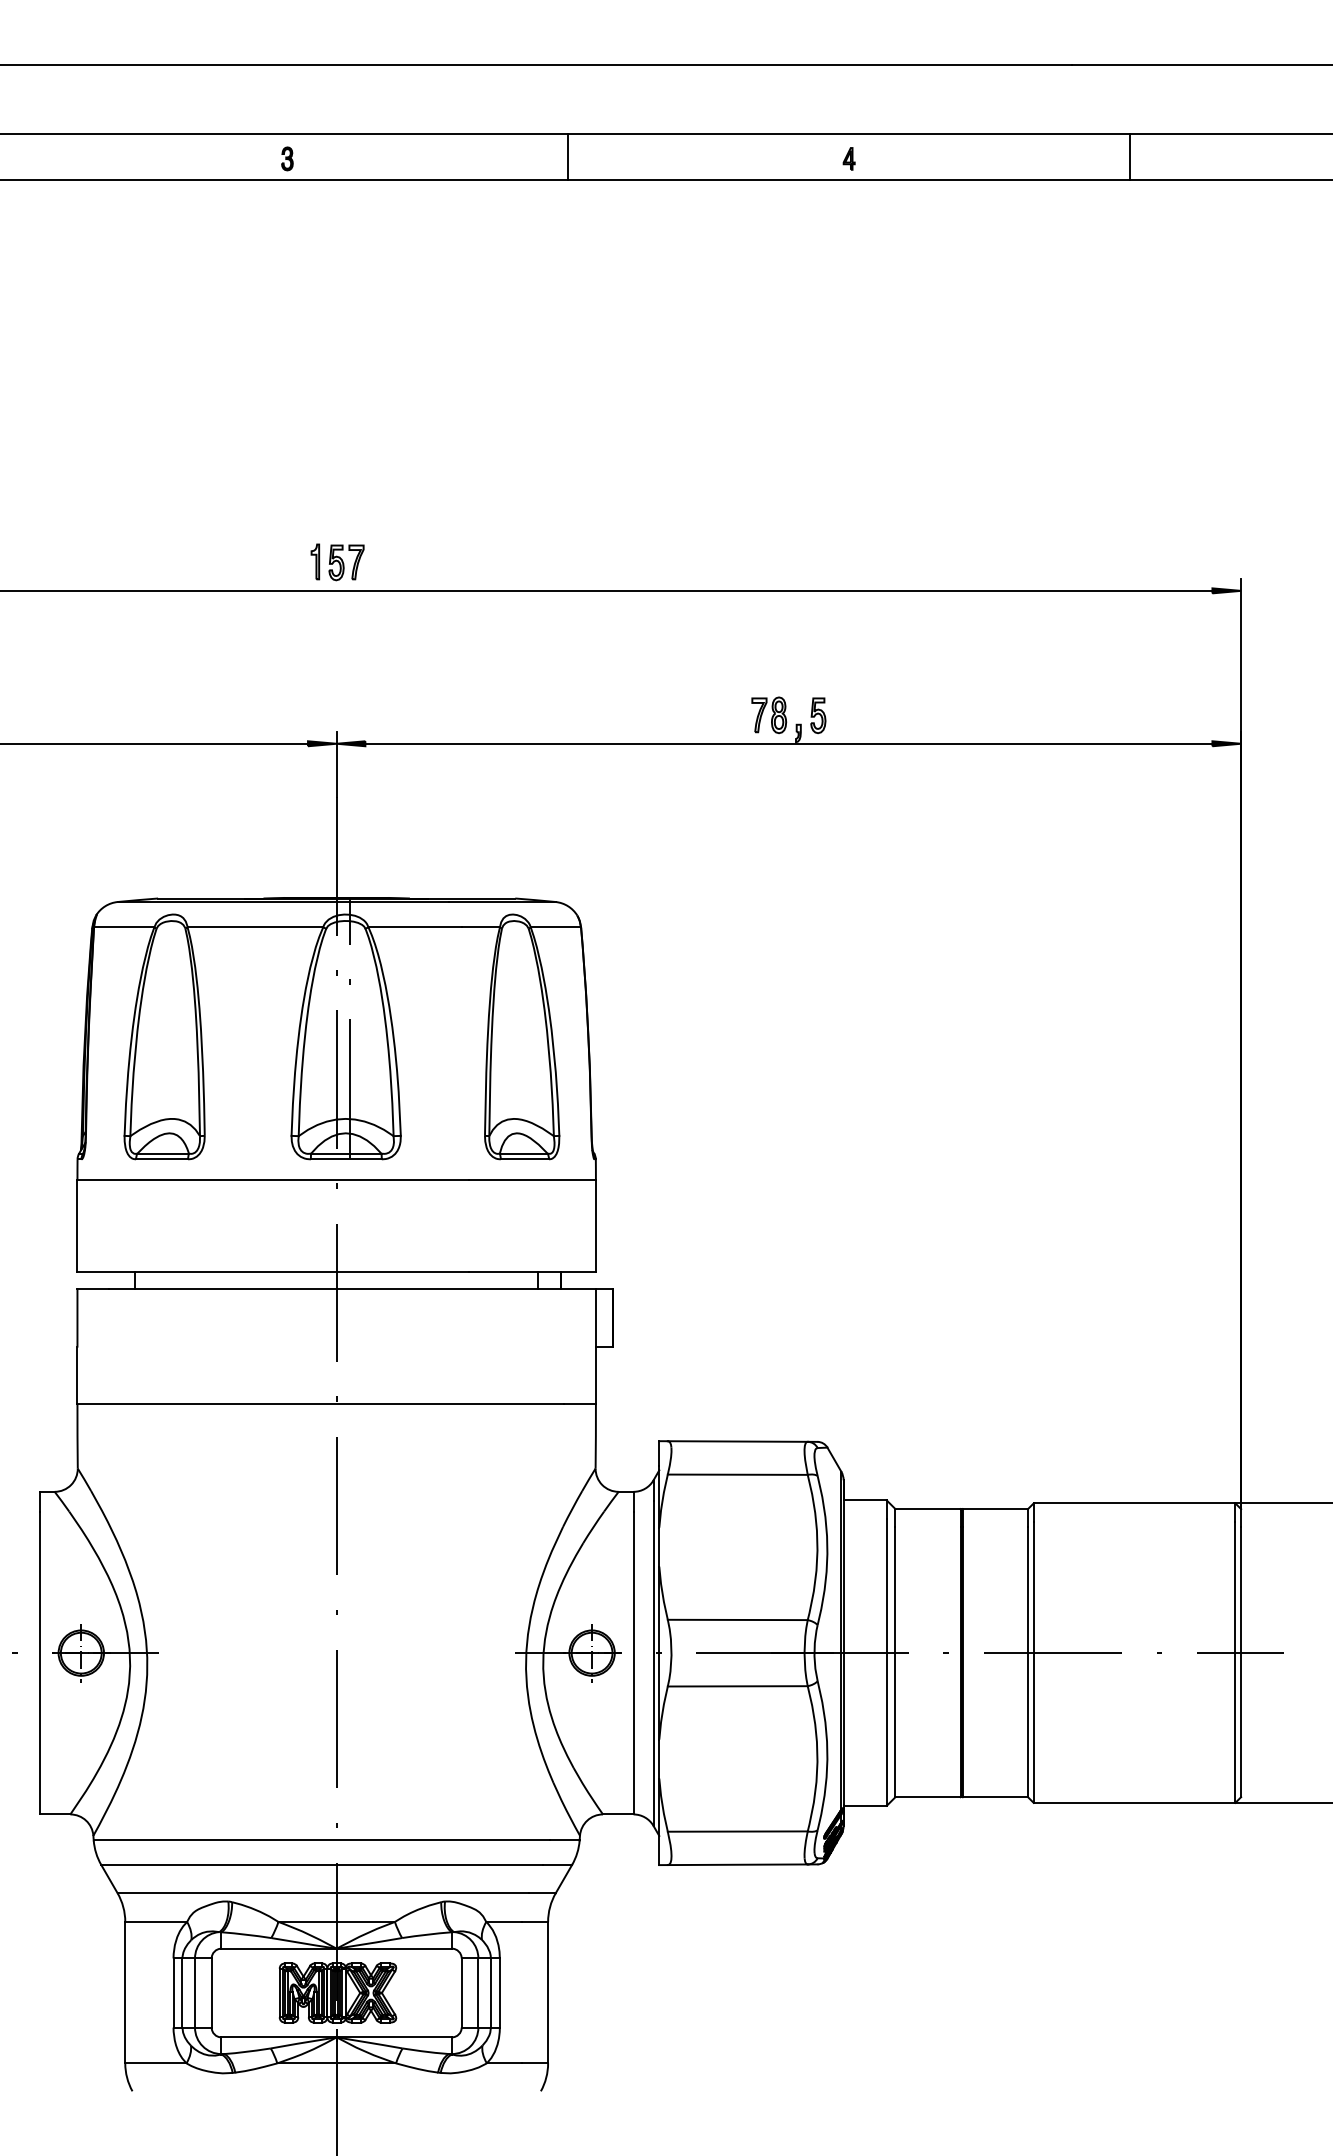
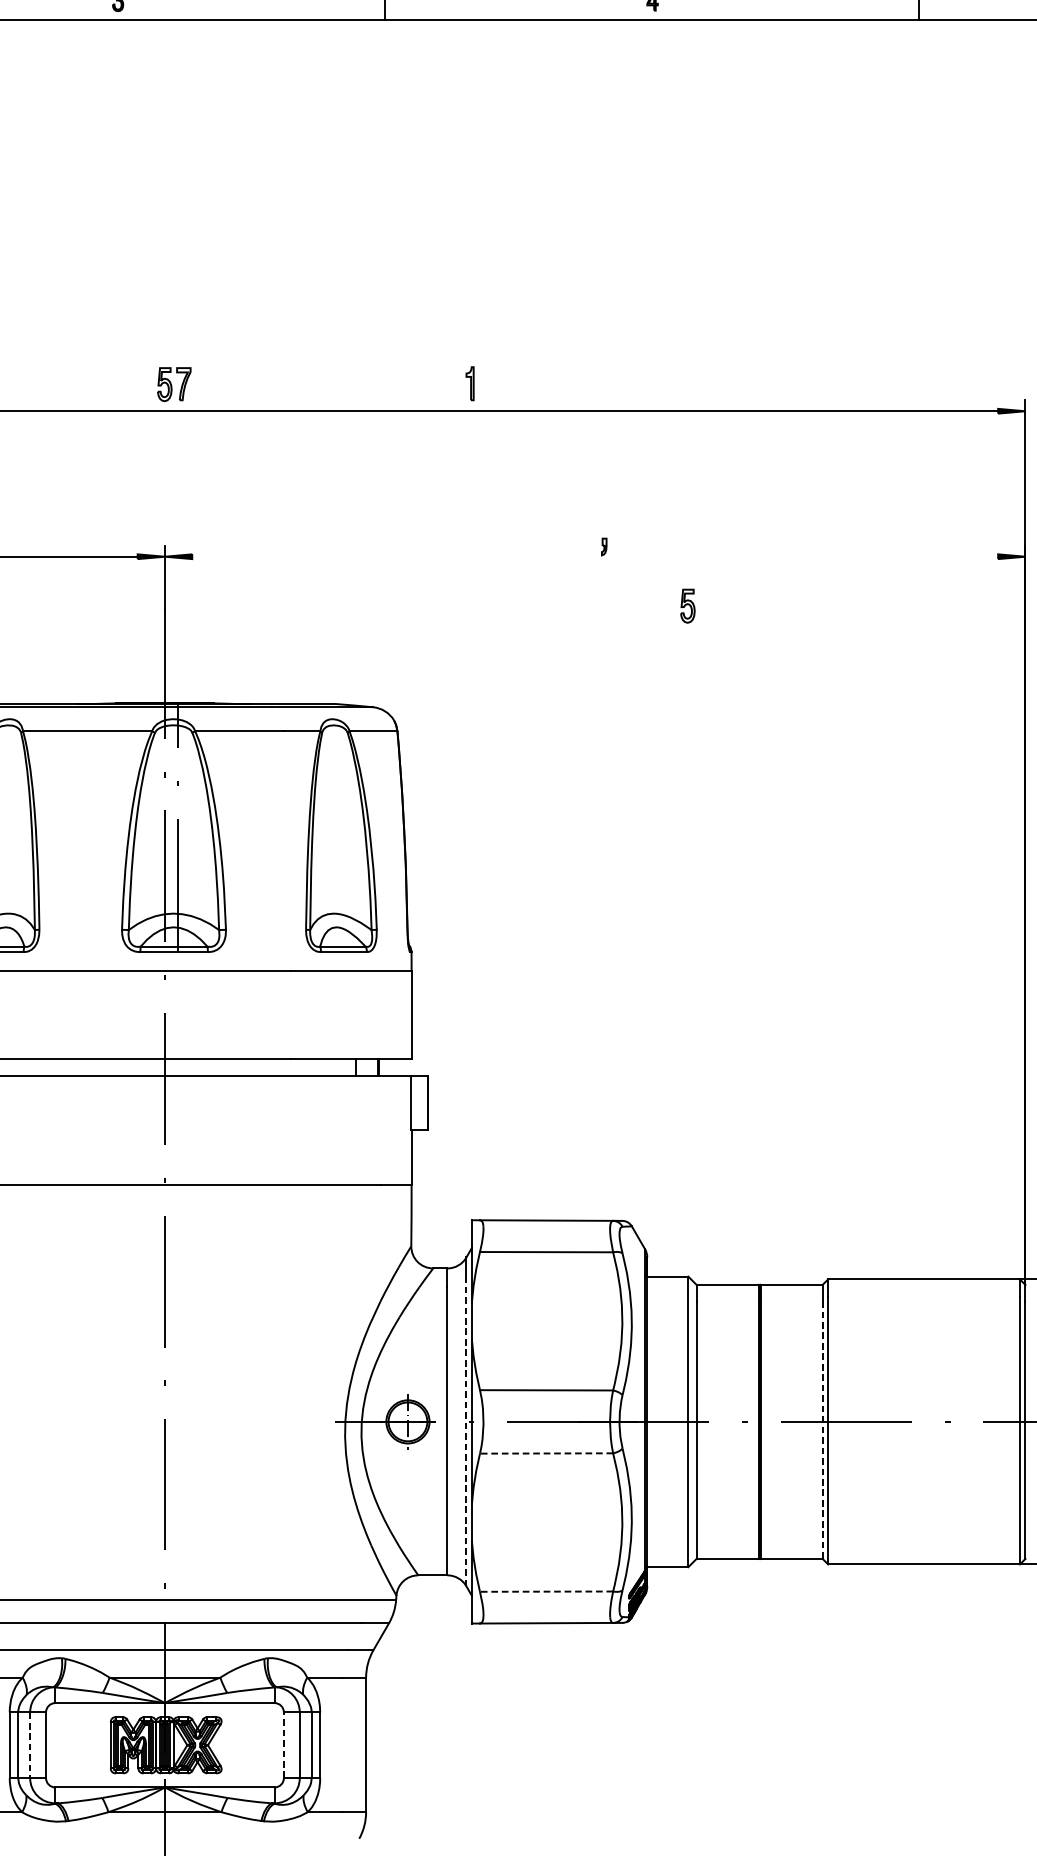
part: (315, 561) -> (470, 383), moved
part: (769, 715) -> (576, 529), removed
part: (818, 715) -> (688, 605), moved
line: (788, 743) -> (594, 556), removed
line: (1027, 1661) -> (822, 1429), solid -> dashed
line: (653, 1663) -> (466, 1431), solid -> dashed
line: (737, 1686) -> (546, 1453), solid -> dashed
line: (737, 1831) -> (546, 1591), solid -> dashed
line: (195, 1993) -> (30, 1745), solid -> dashed
line: (461, 1993) -> (283, 1745), solid -> dashed

